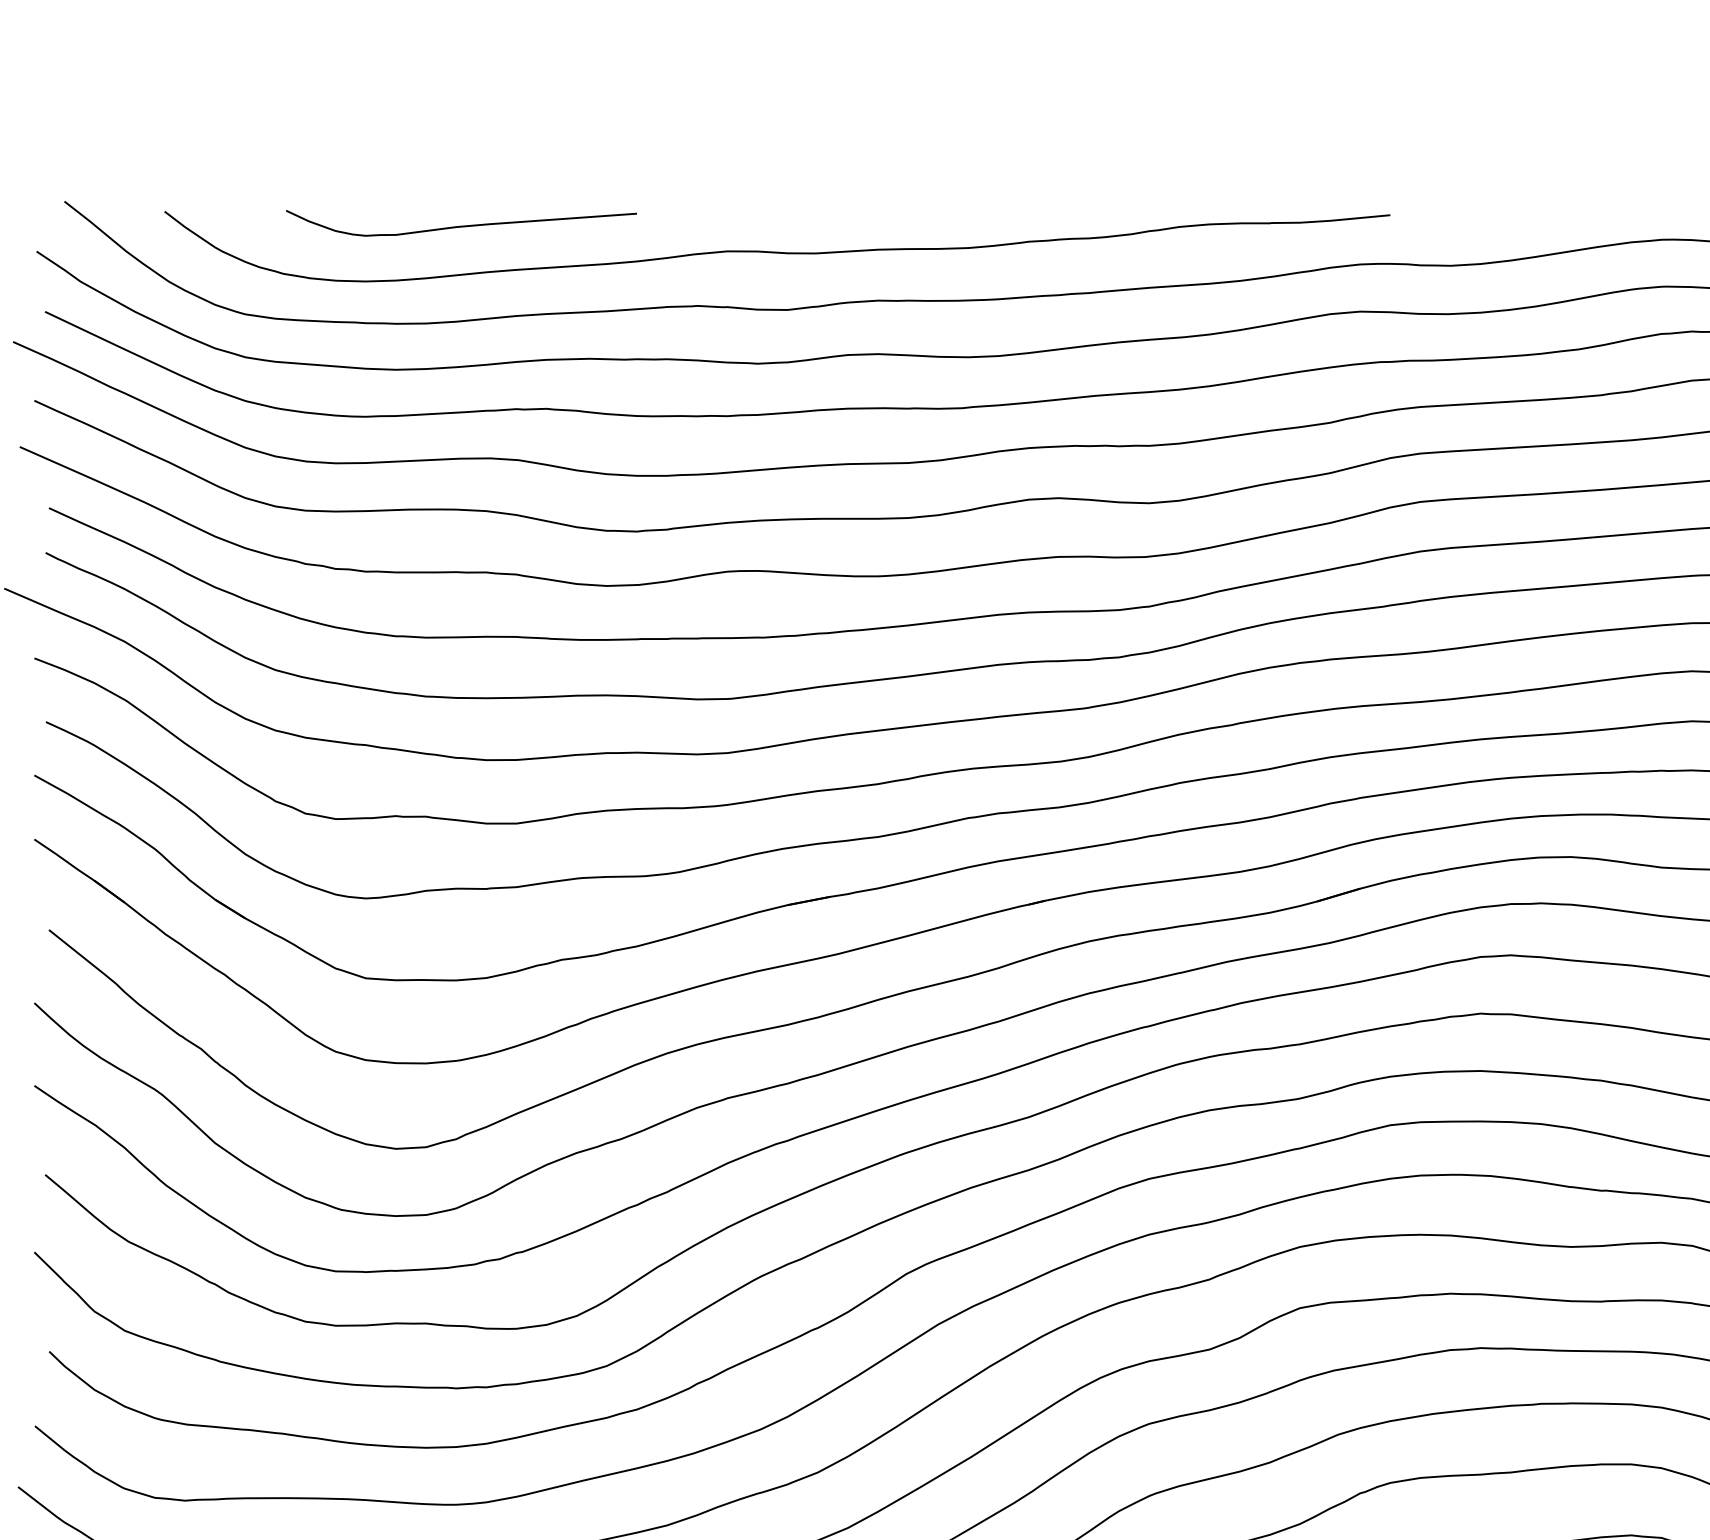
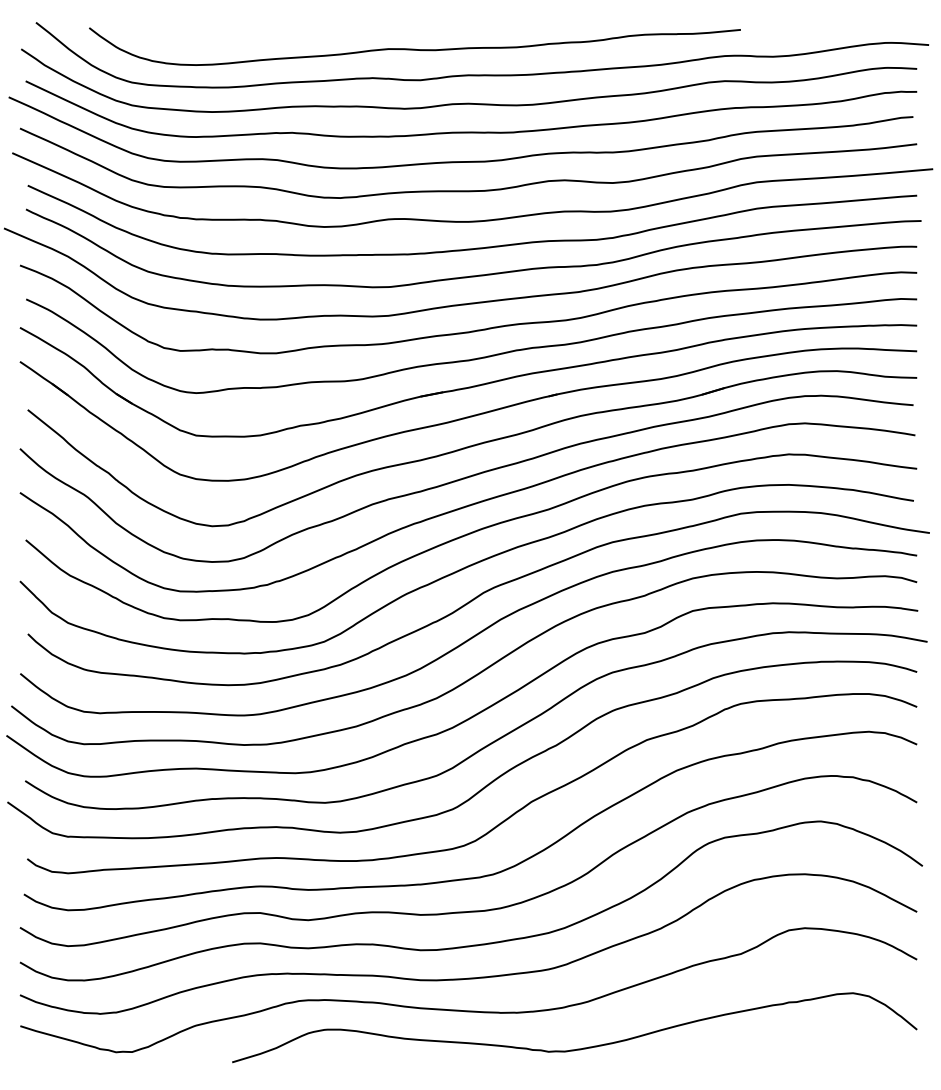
curve: (460, 225) -> (246, 35), removed

